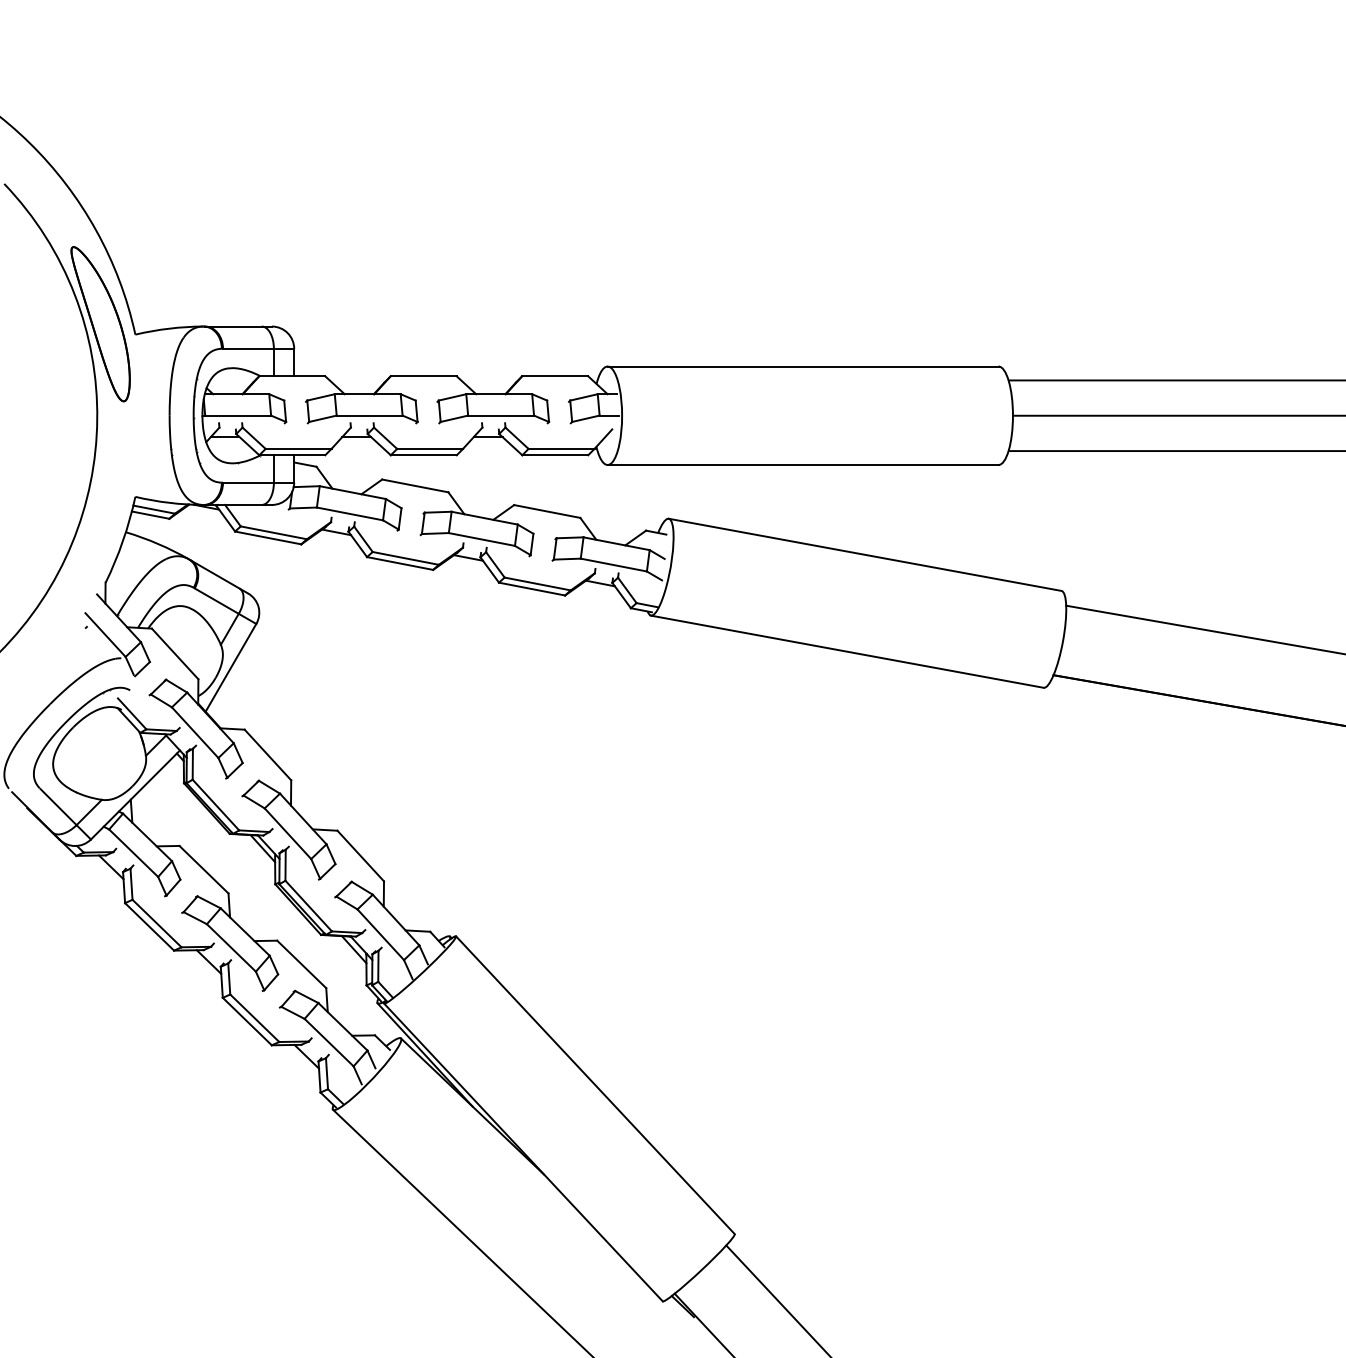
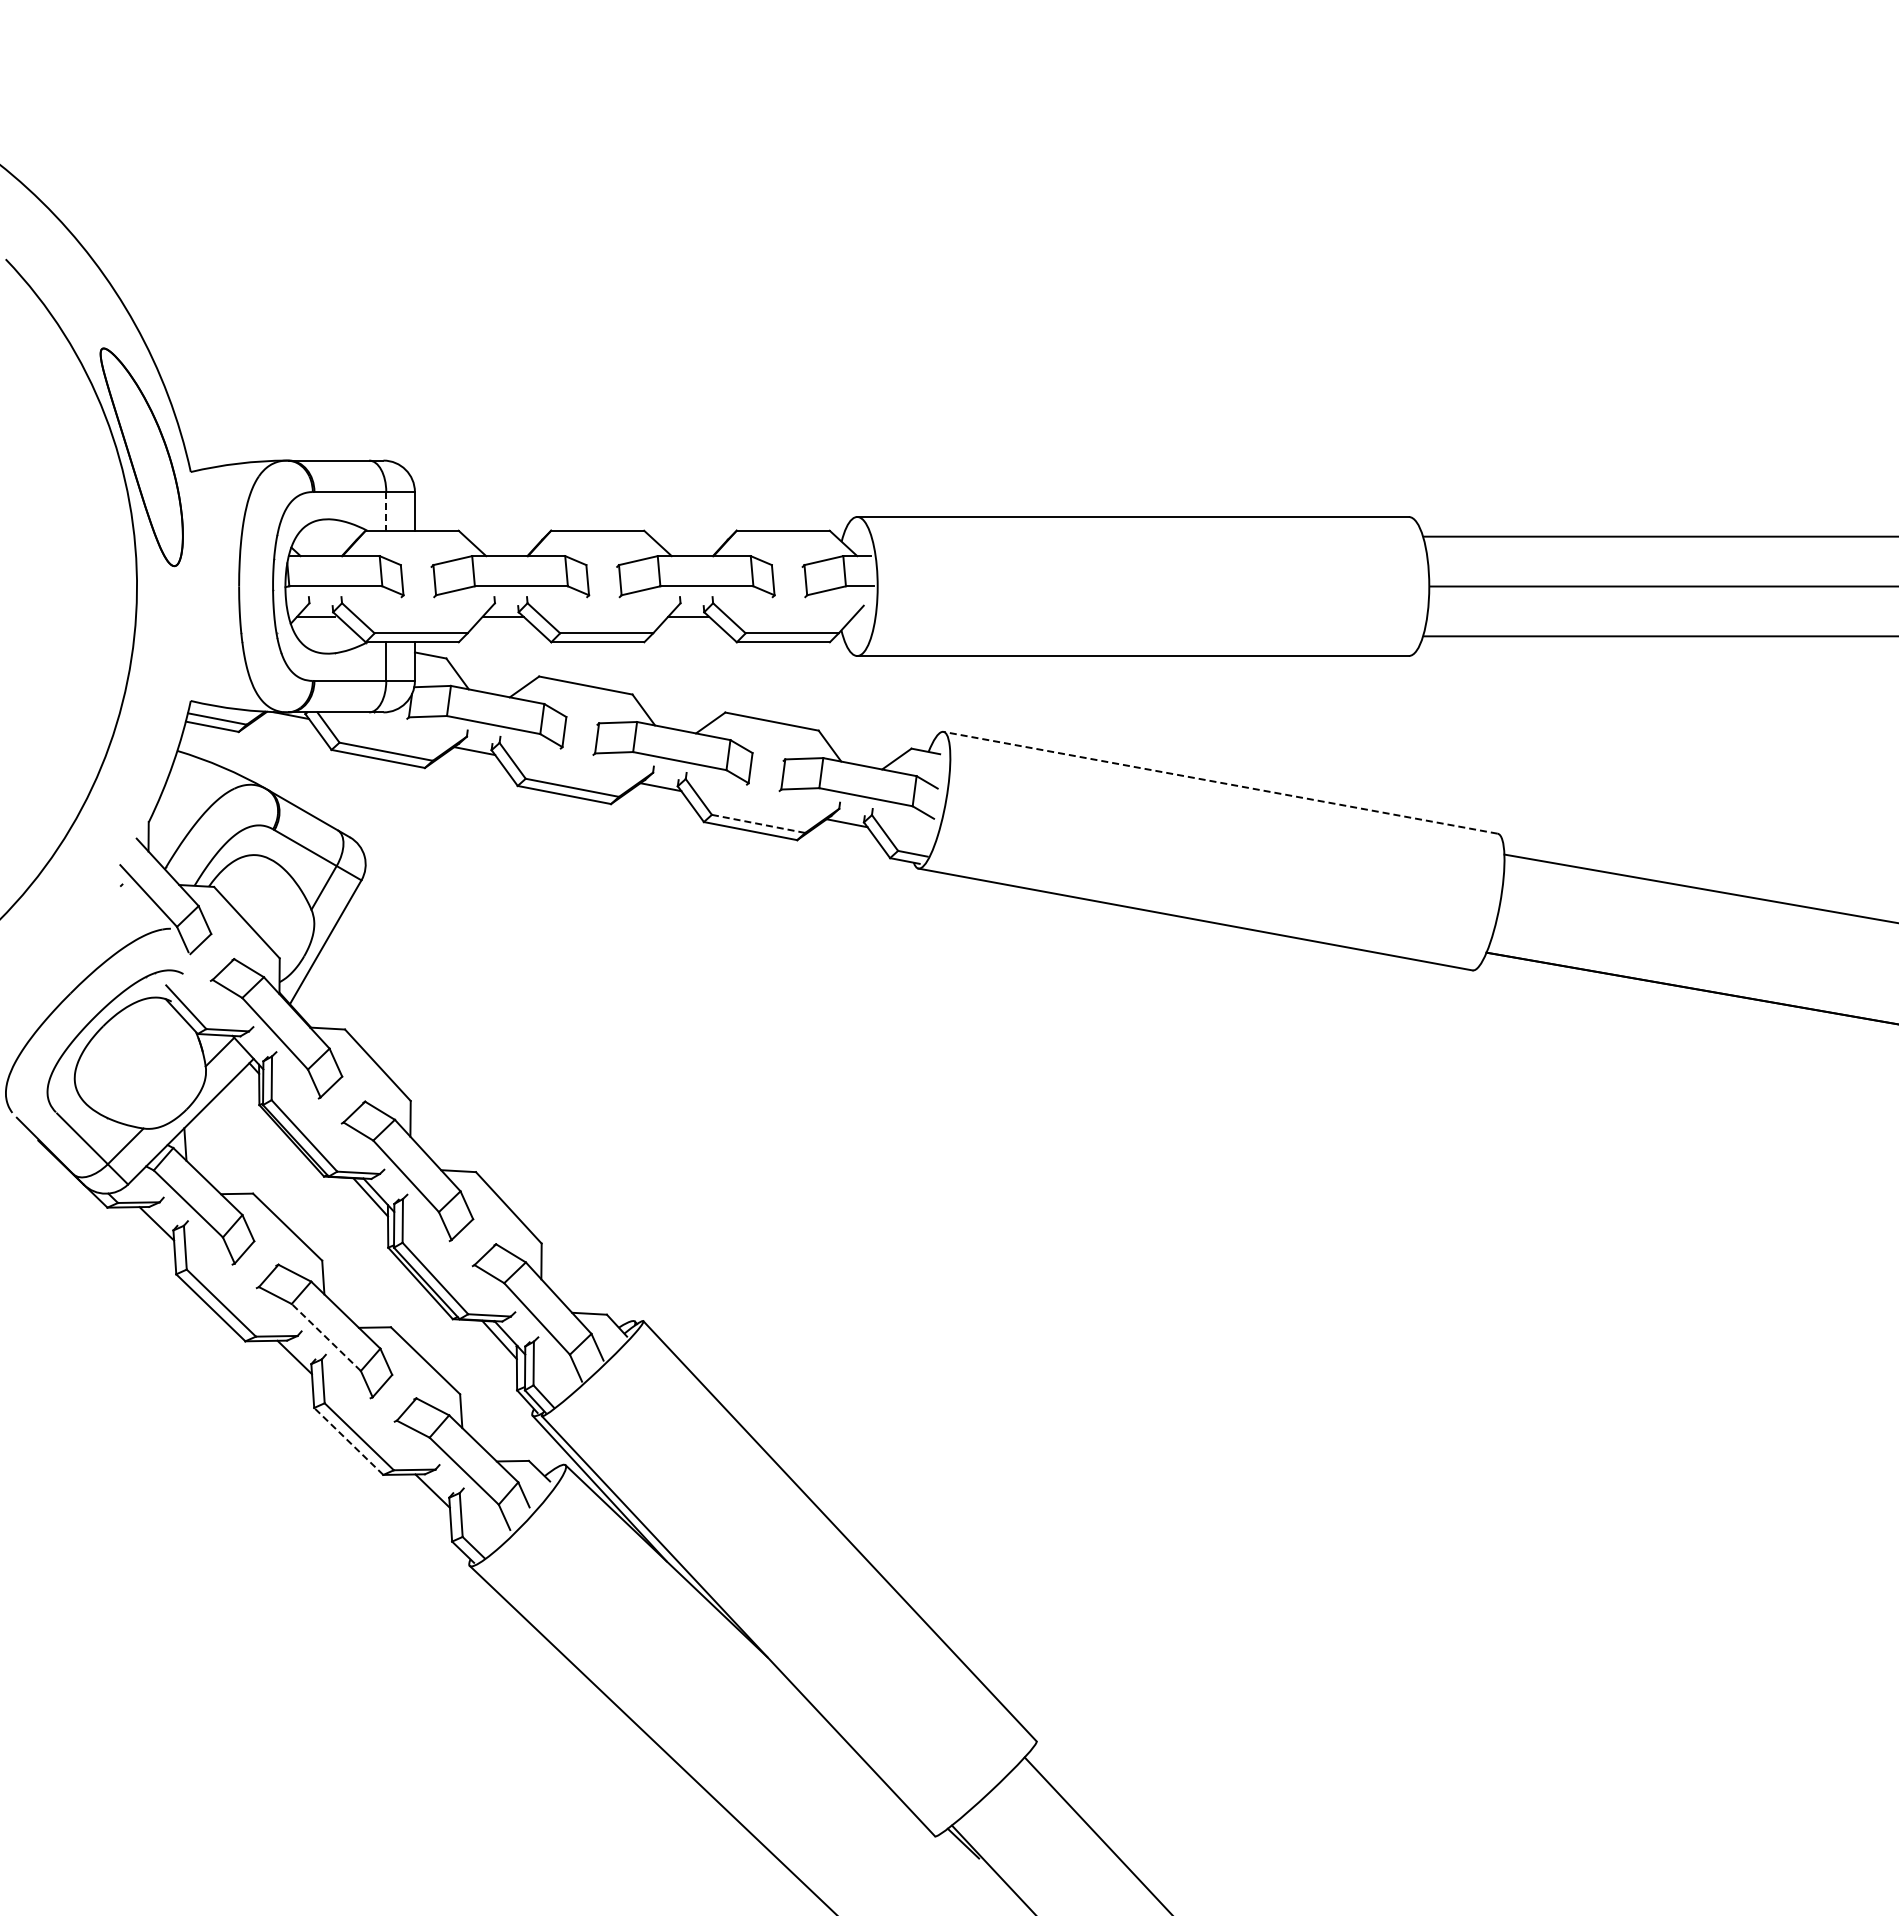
line: (274, 362) -> (386, 511), solid -> dashed
line: (865, 554) -> (1220, 782), solid -> dashed
line: (537, 583) -> (758, 823), solid -> dashed
line: (230, 947) -> (325, 1337), solid -> dashed
line: (247, 1021) -> (348, 1441), solid -> dashed

